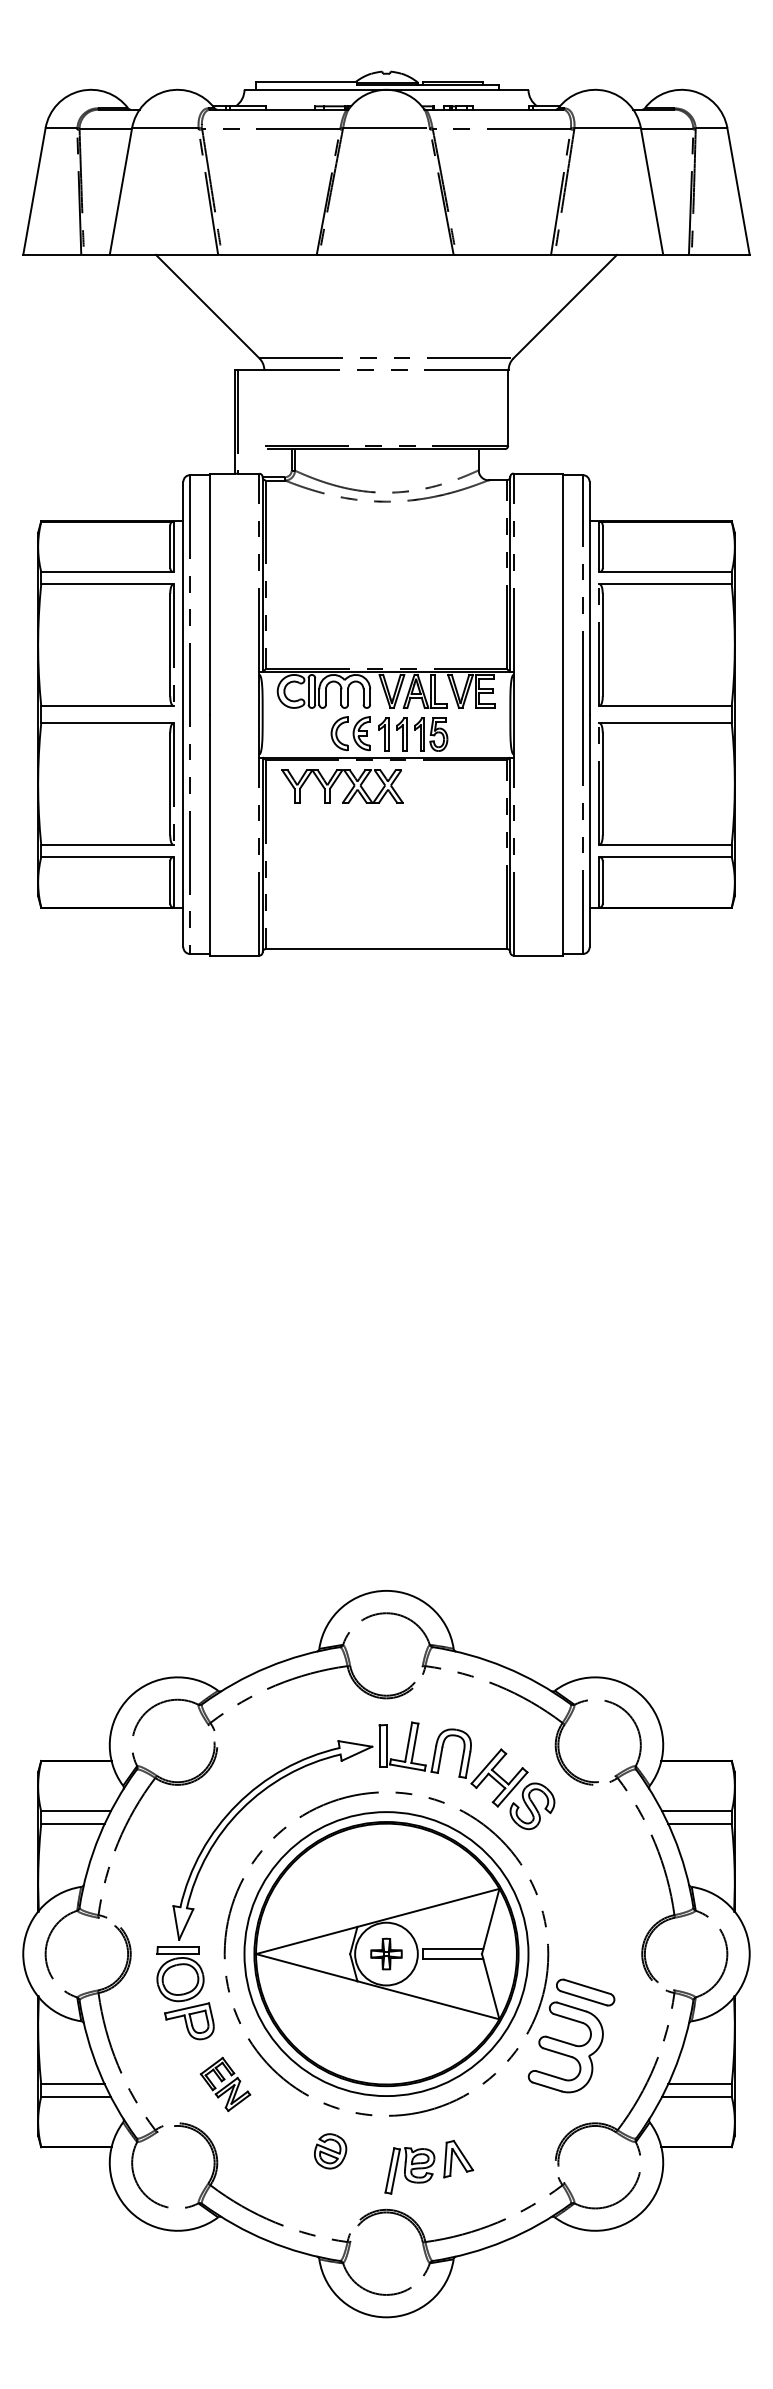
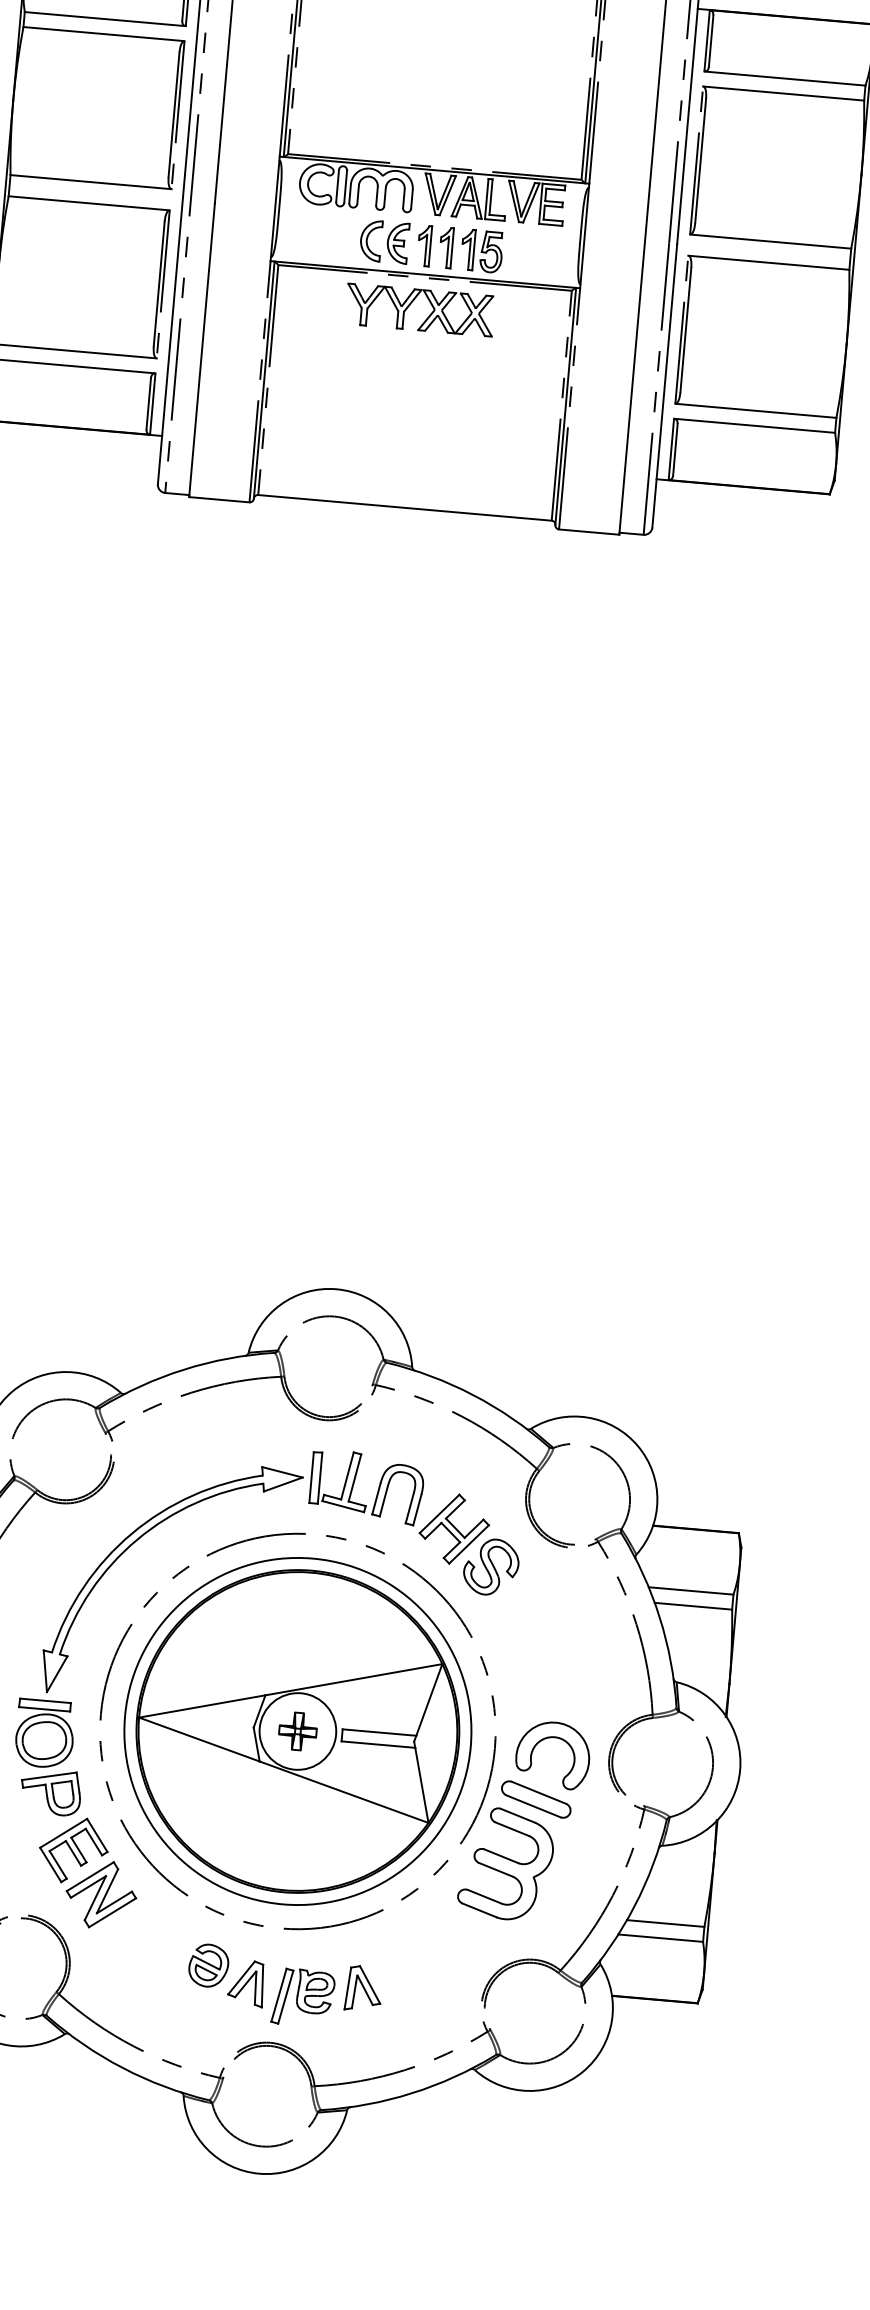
part: (335, 782) -> (411, 304), moved
part: (595, 1941) -> (553, 1738), added
part: (225, 2084) -> (88, 1873), size x1.67
part: (362, 2162) -> (246, 1982), added

